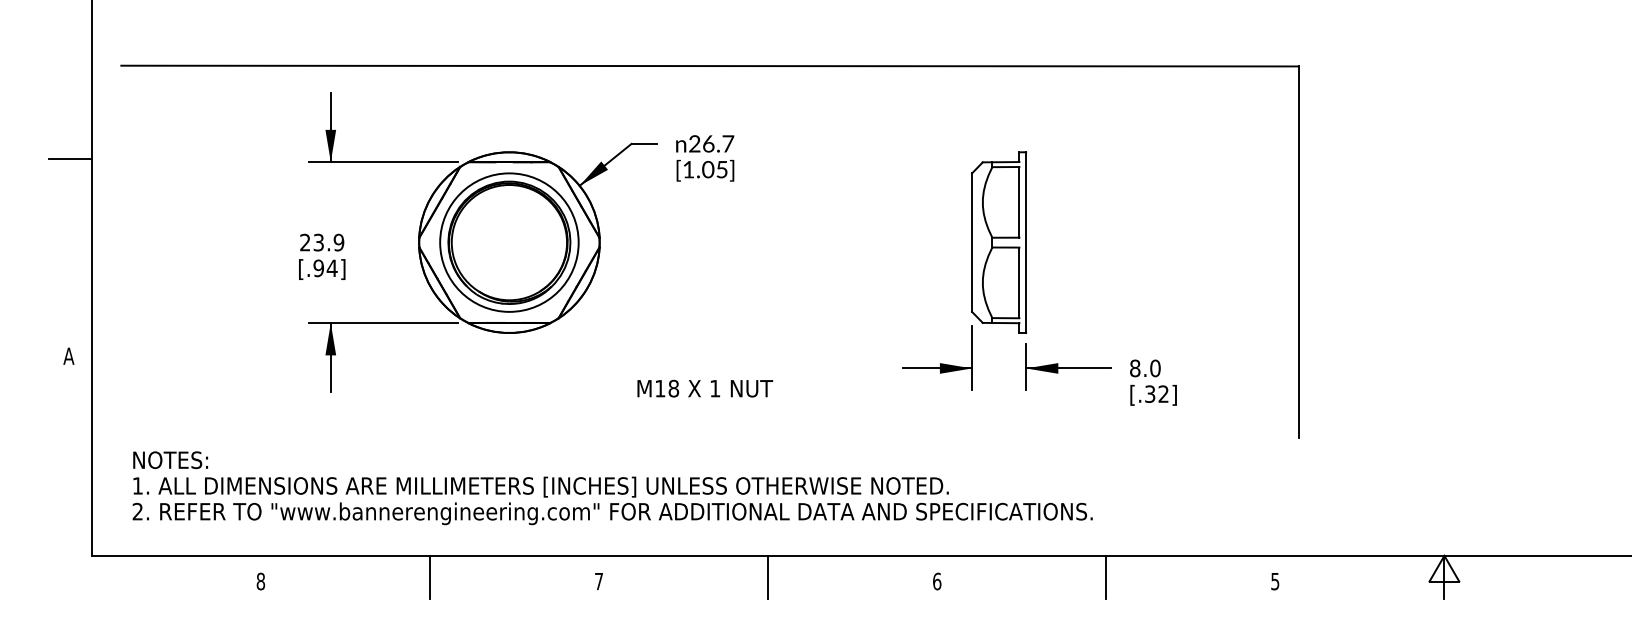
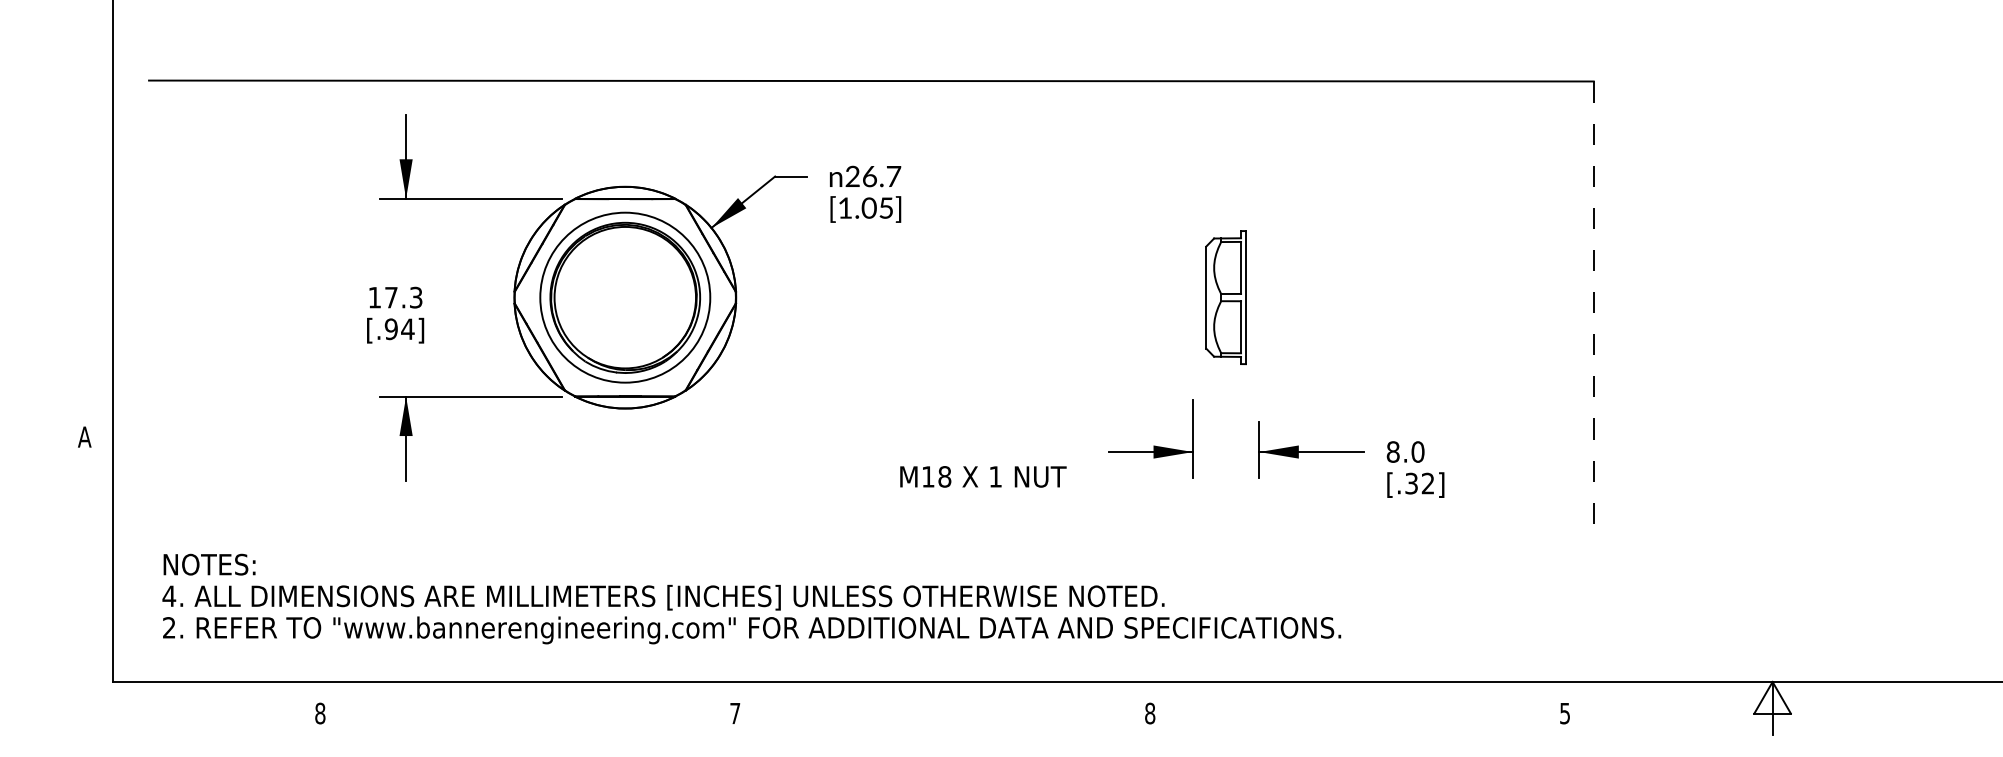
line: (69, 158) -> (85, 194), removed
text: (322, 242) -> (395, 297), 23.9 -> 17.3
part: (998, 242) -> (1225, 297), size x0.6
line: (1298, 252) -> (1593, 309), solid -> dashed
text: (705, 388) -> (983, 476), moved
text: (137, 485) -> (168, 595), 1. -> 4.
line: (430, 576) -> (528, 707), removed
line: (768, 576) -> (943, 707), removed
line: (1106, 576) -> (1357, 707), removed
text: (937, 581) -> (1150, 713), 6 -> 8

